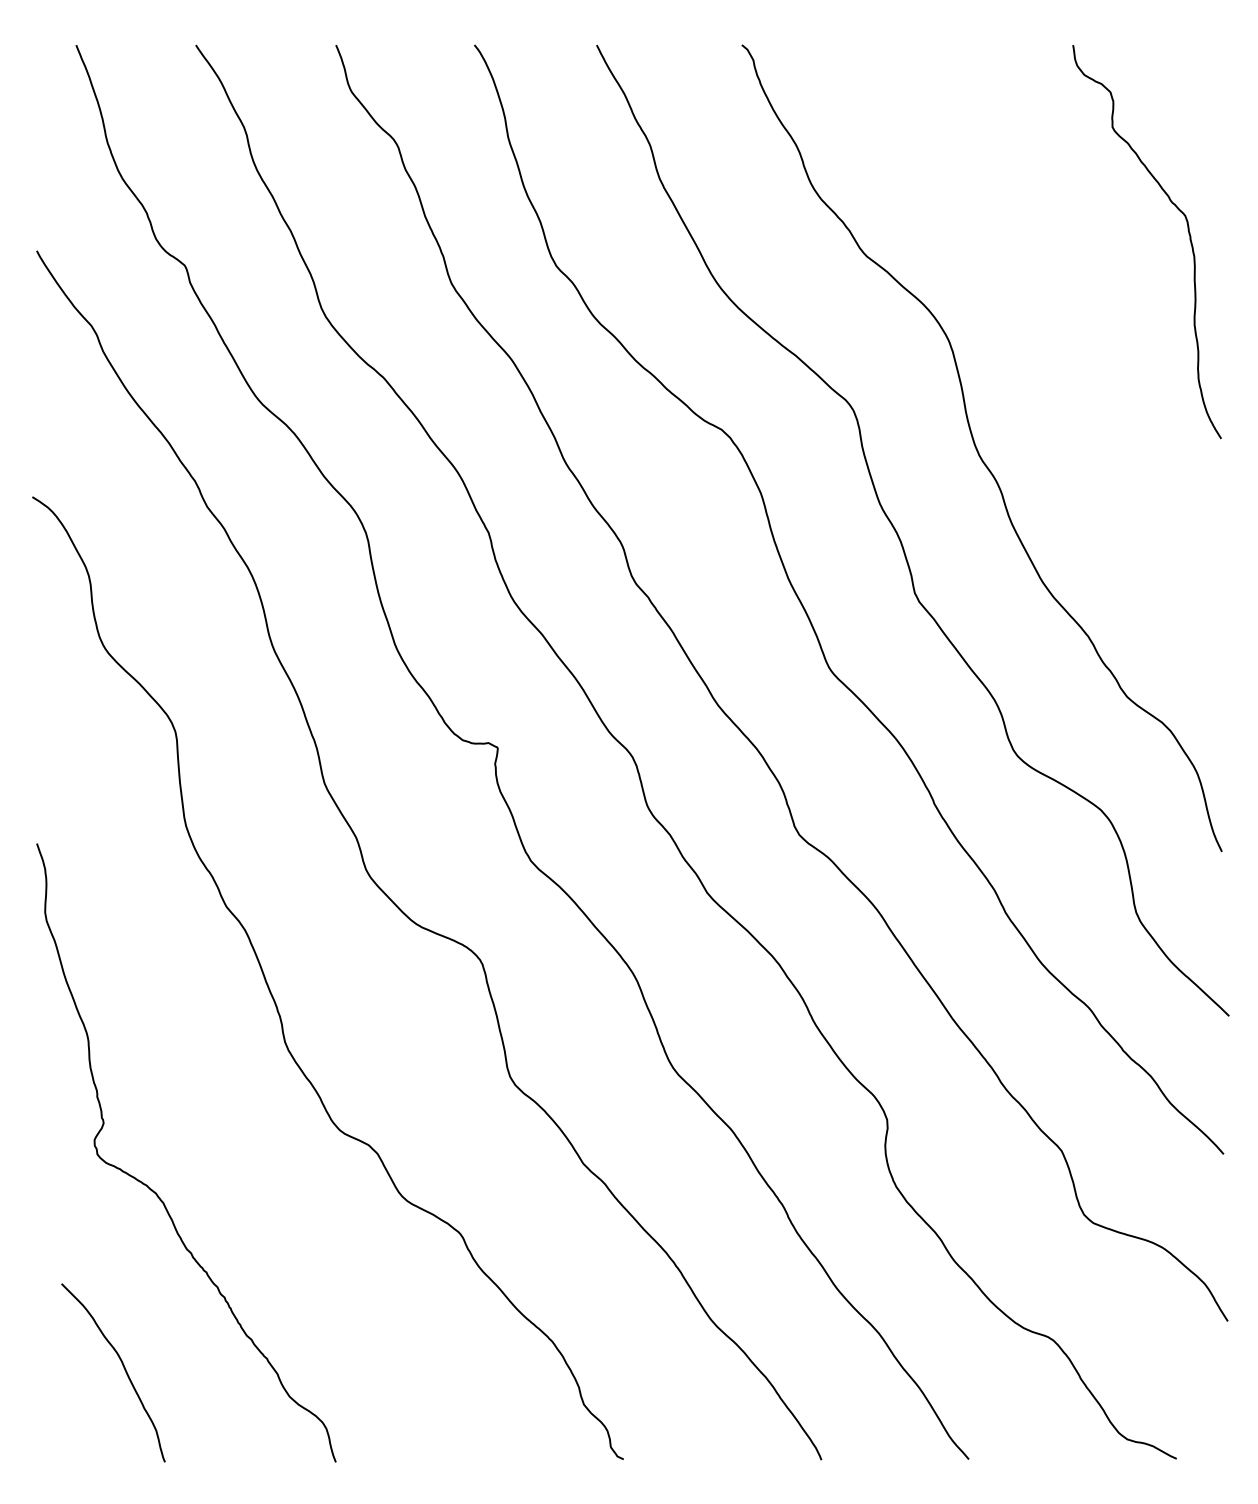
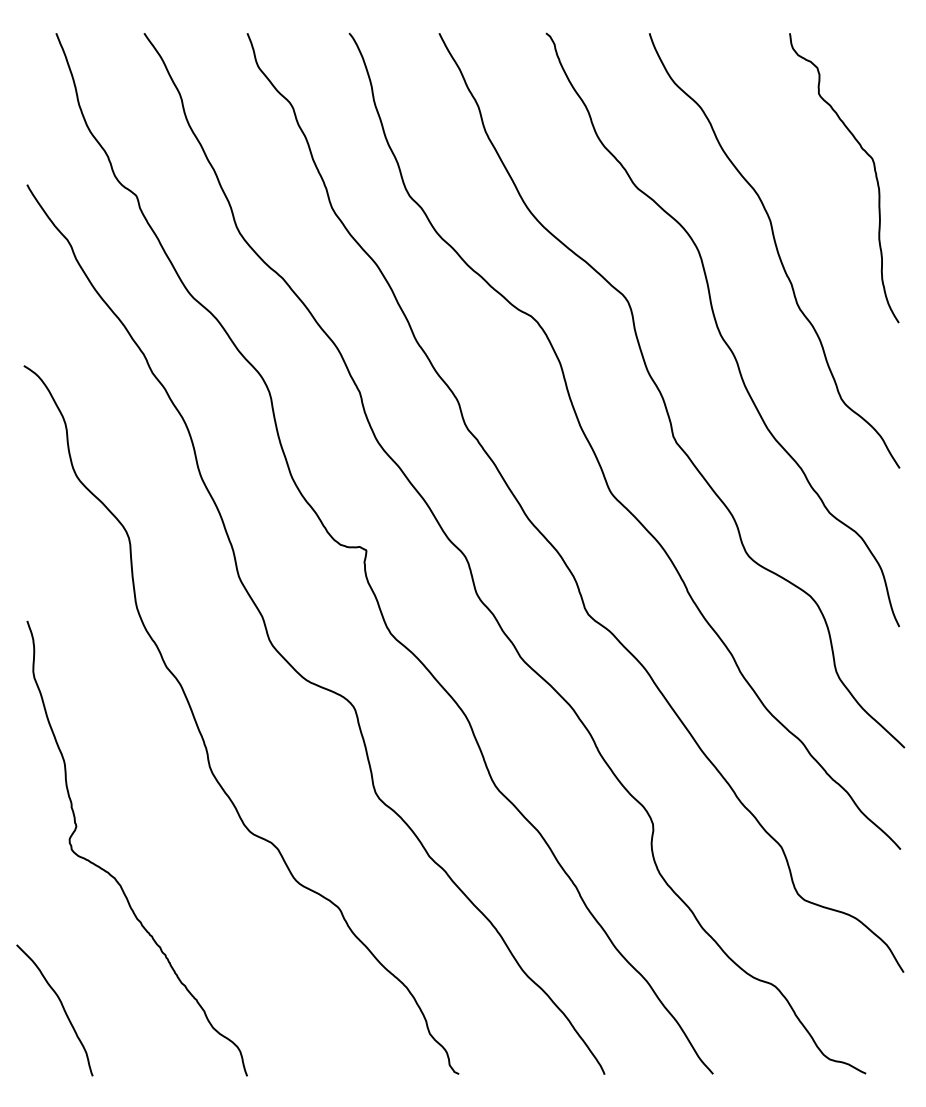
curve: (1054, 338) -> (776, 249), added
curve: (123, 1368) -> (62, 1007), moved

